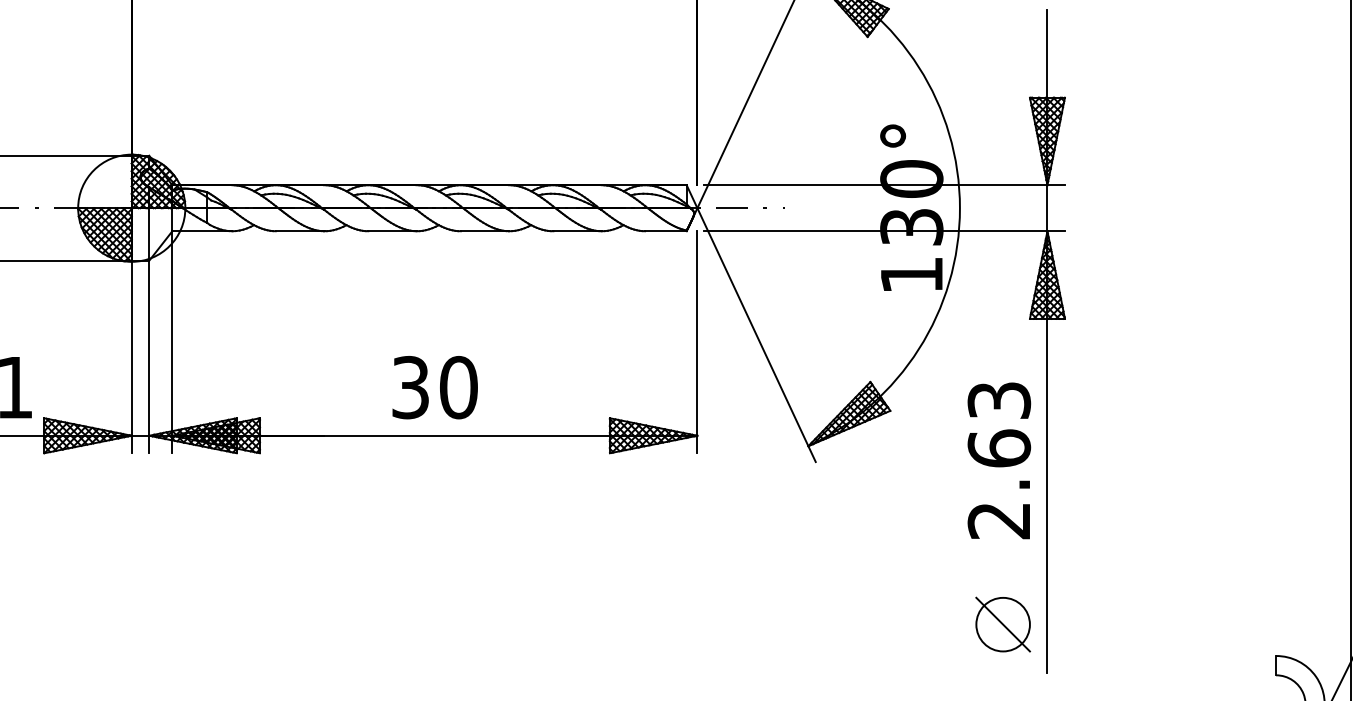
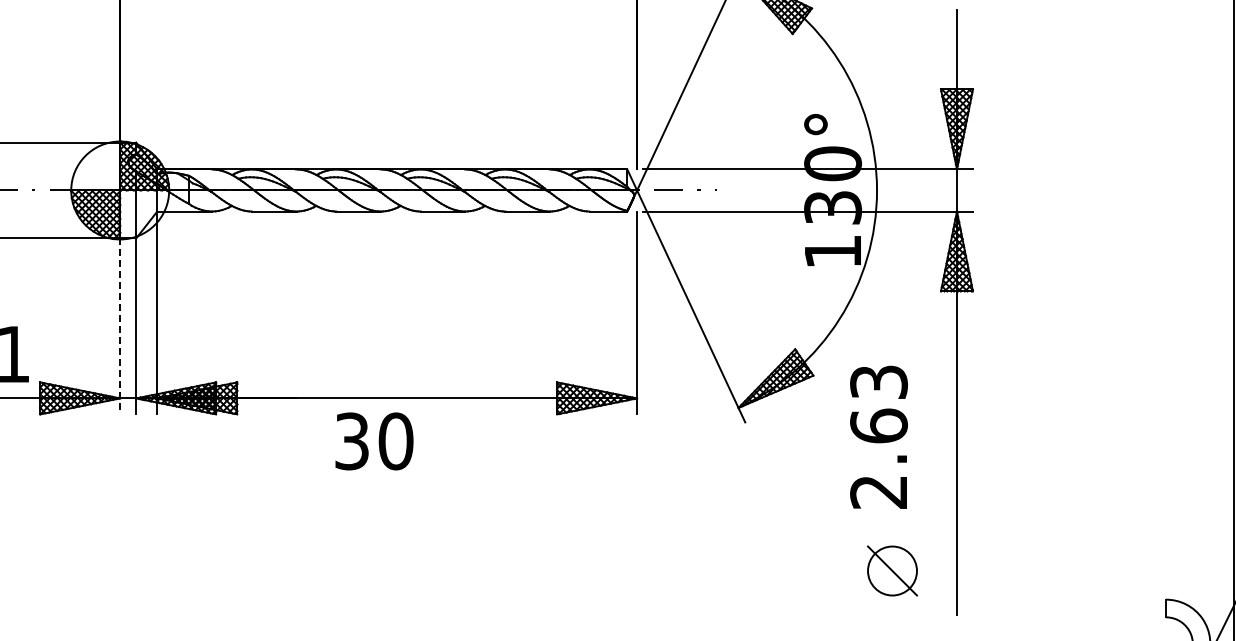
line: (132, 357) -> (120, 326), solid -> dashed
text: (435, 387) -> (374, 441), moved
text: (998, 459) -> (878, 436), moved
part: (1003, 624) -> (892, 570), moved

